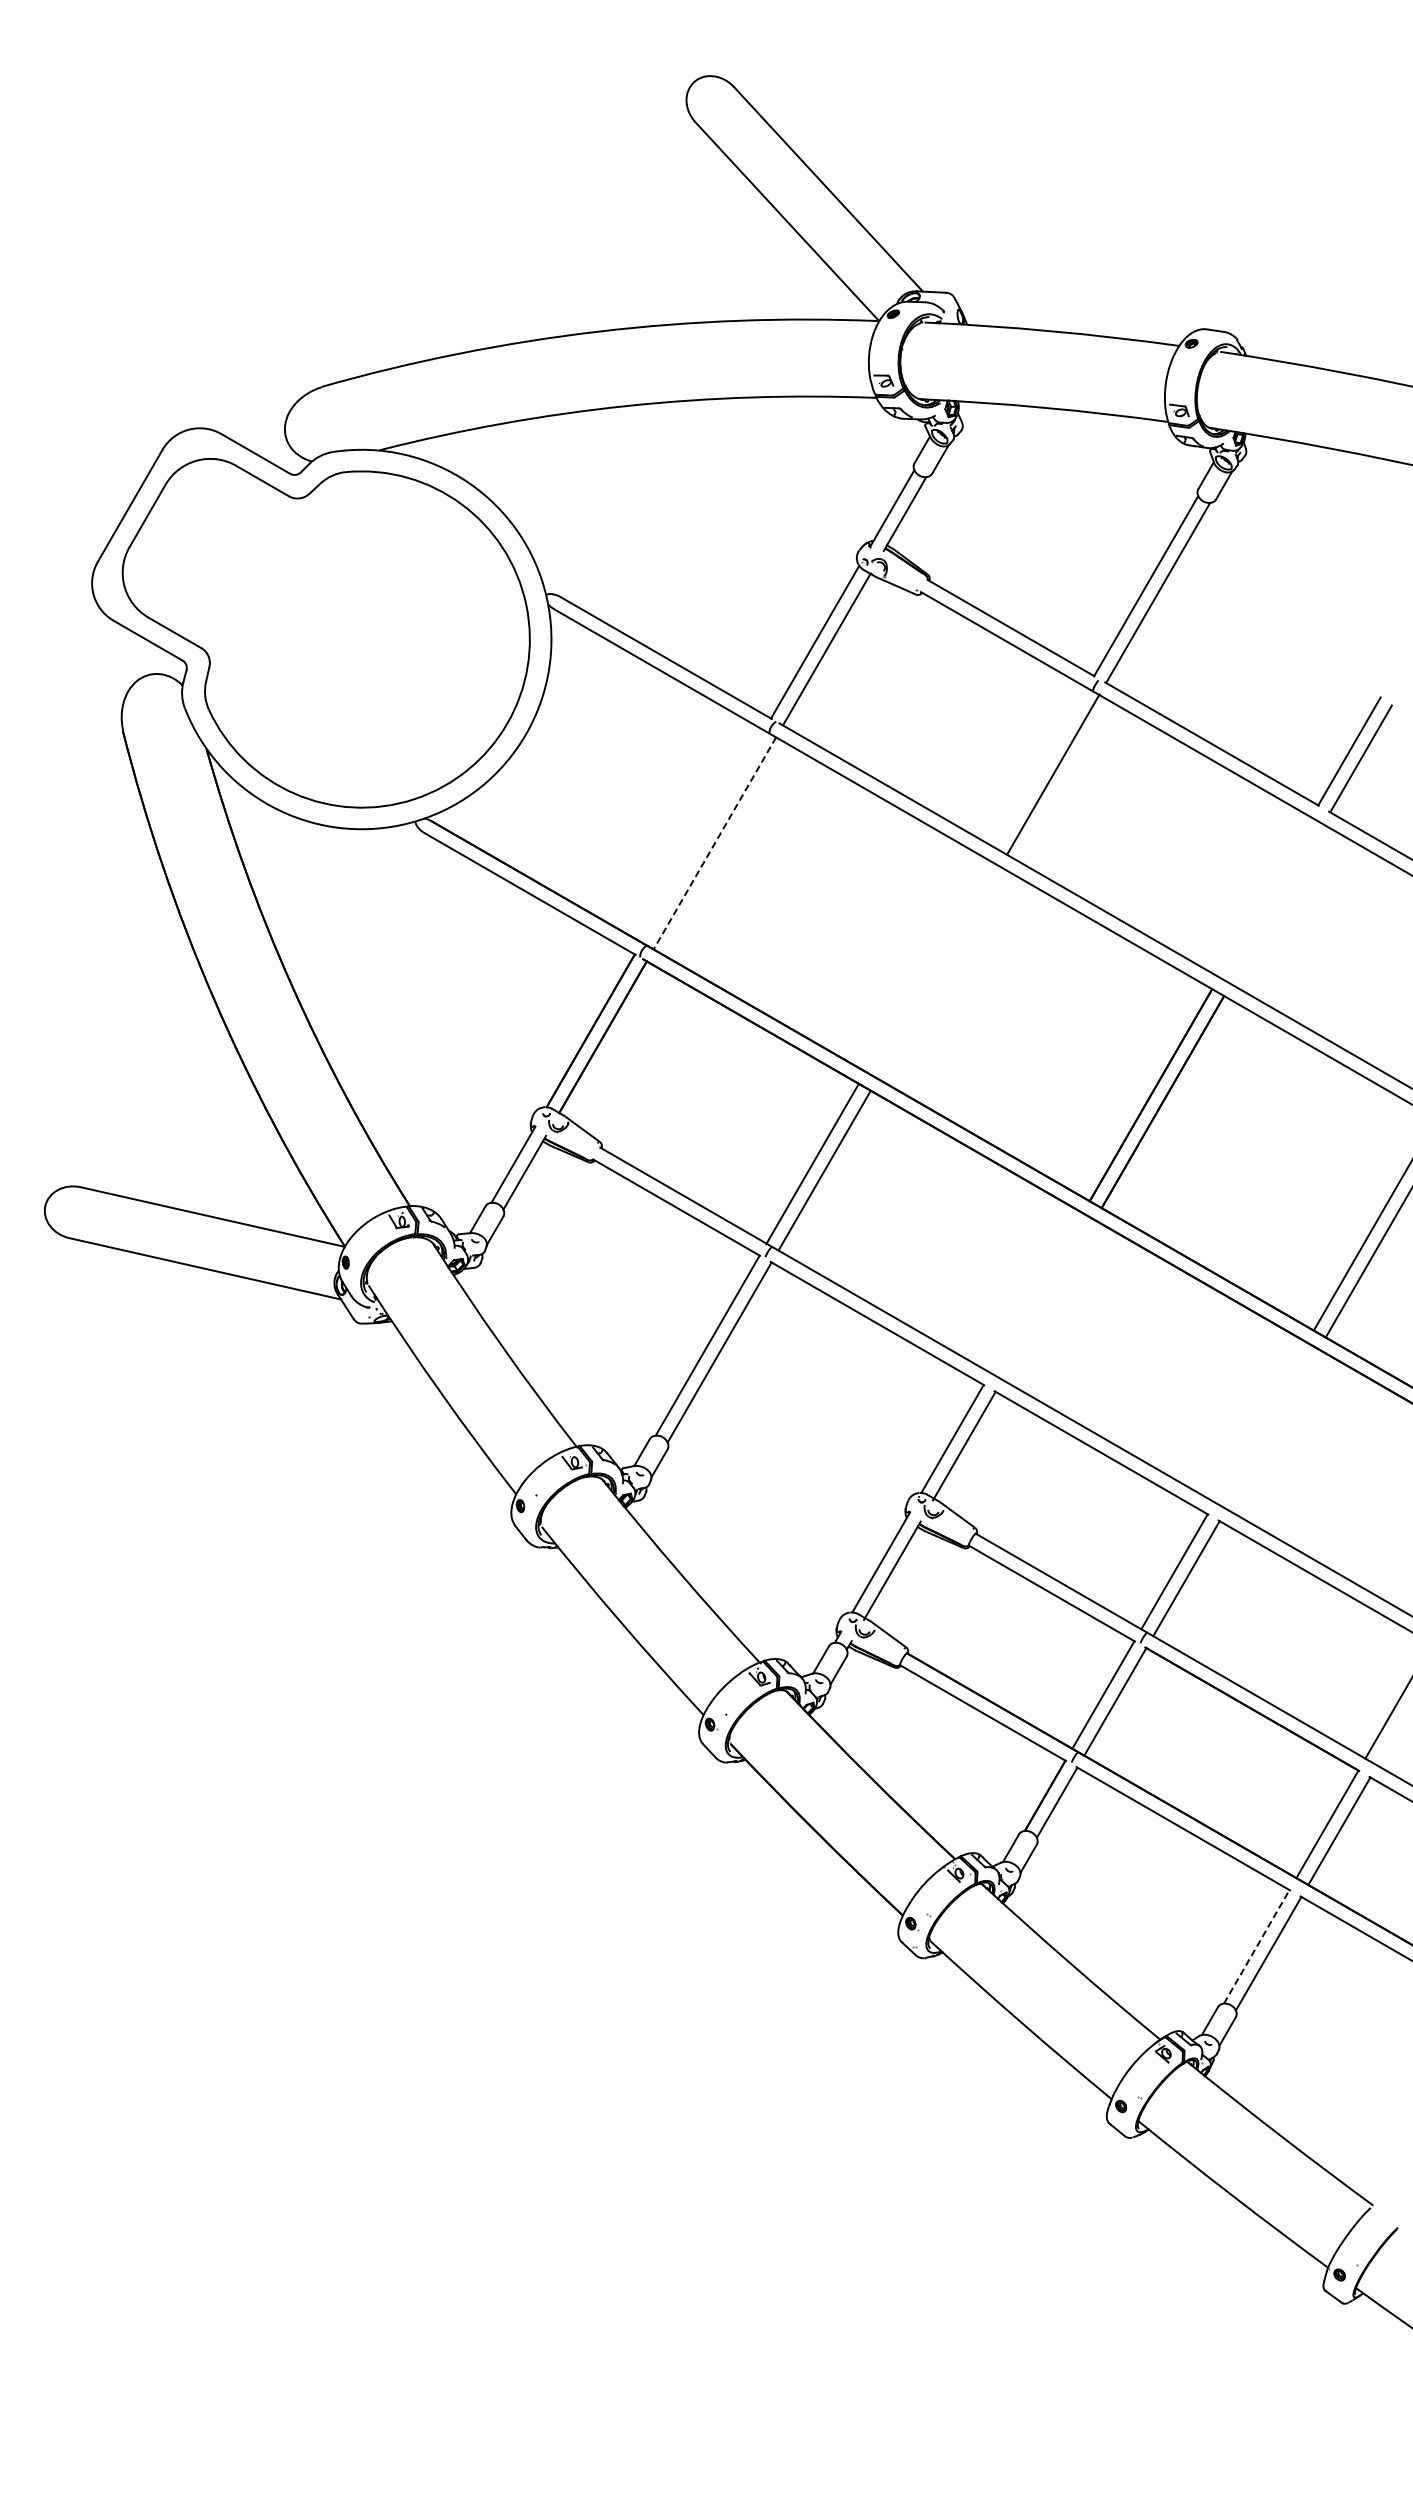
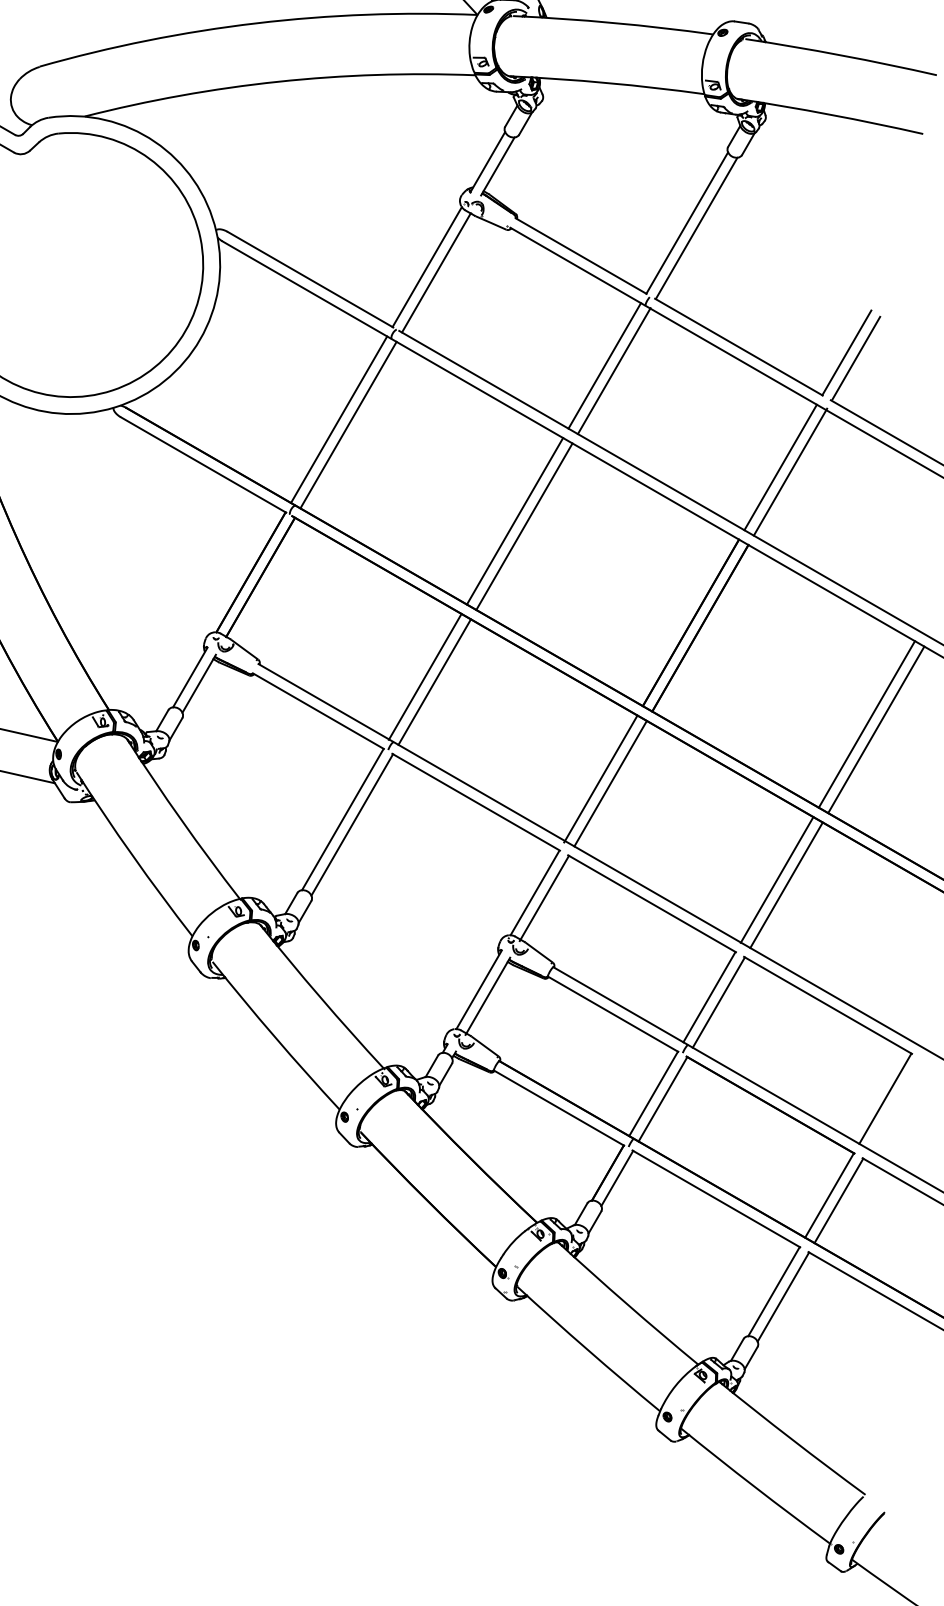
line: (1041, 767) -> (604, 365), added
line: (702, 836) -> (338, 419), added
line: (714, 843) -> (348, 425), dashed -> solid
line: (1265, 897) -> (780, 467), added
line: (1277, 903) -> (790, 472), added
line: (926, 965) -> (514, 521), added
line: (938, 972) -> (524, 526), added
line: (1035, 1293) -> (600, 778), added
line: (1048, 1299) -> (610, 783), added
line: (1260, 1422) -> (776, 879), added
line: (1272, 1429) -> (786, 885), added
line: (1256, 1946) -> (773, 1291), dashed -> solid

